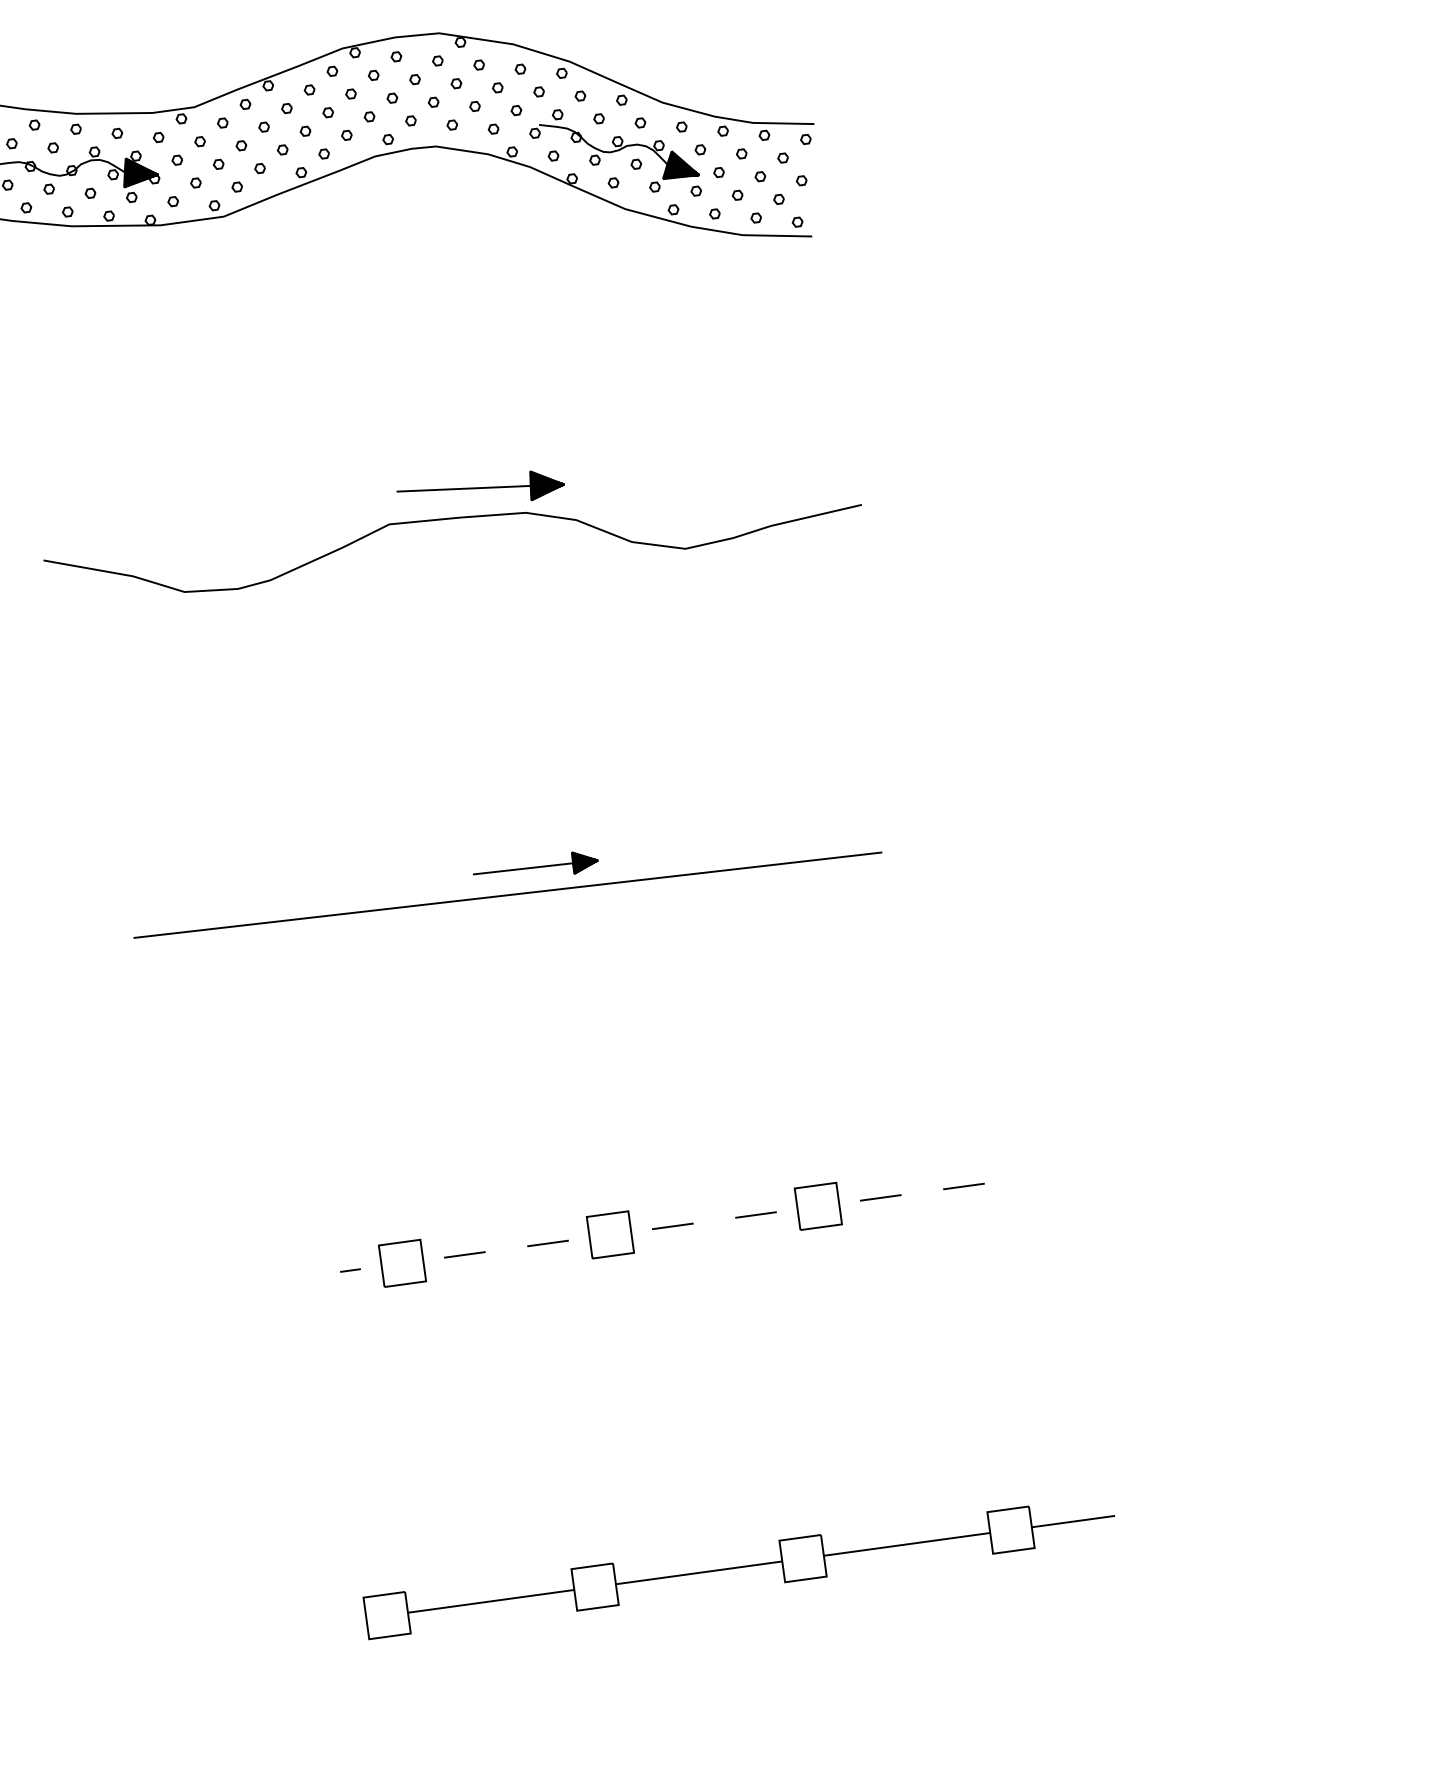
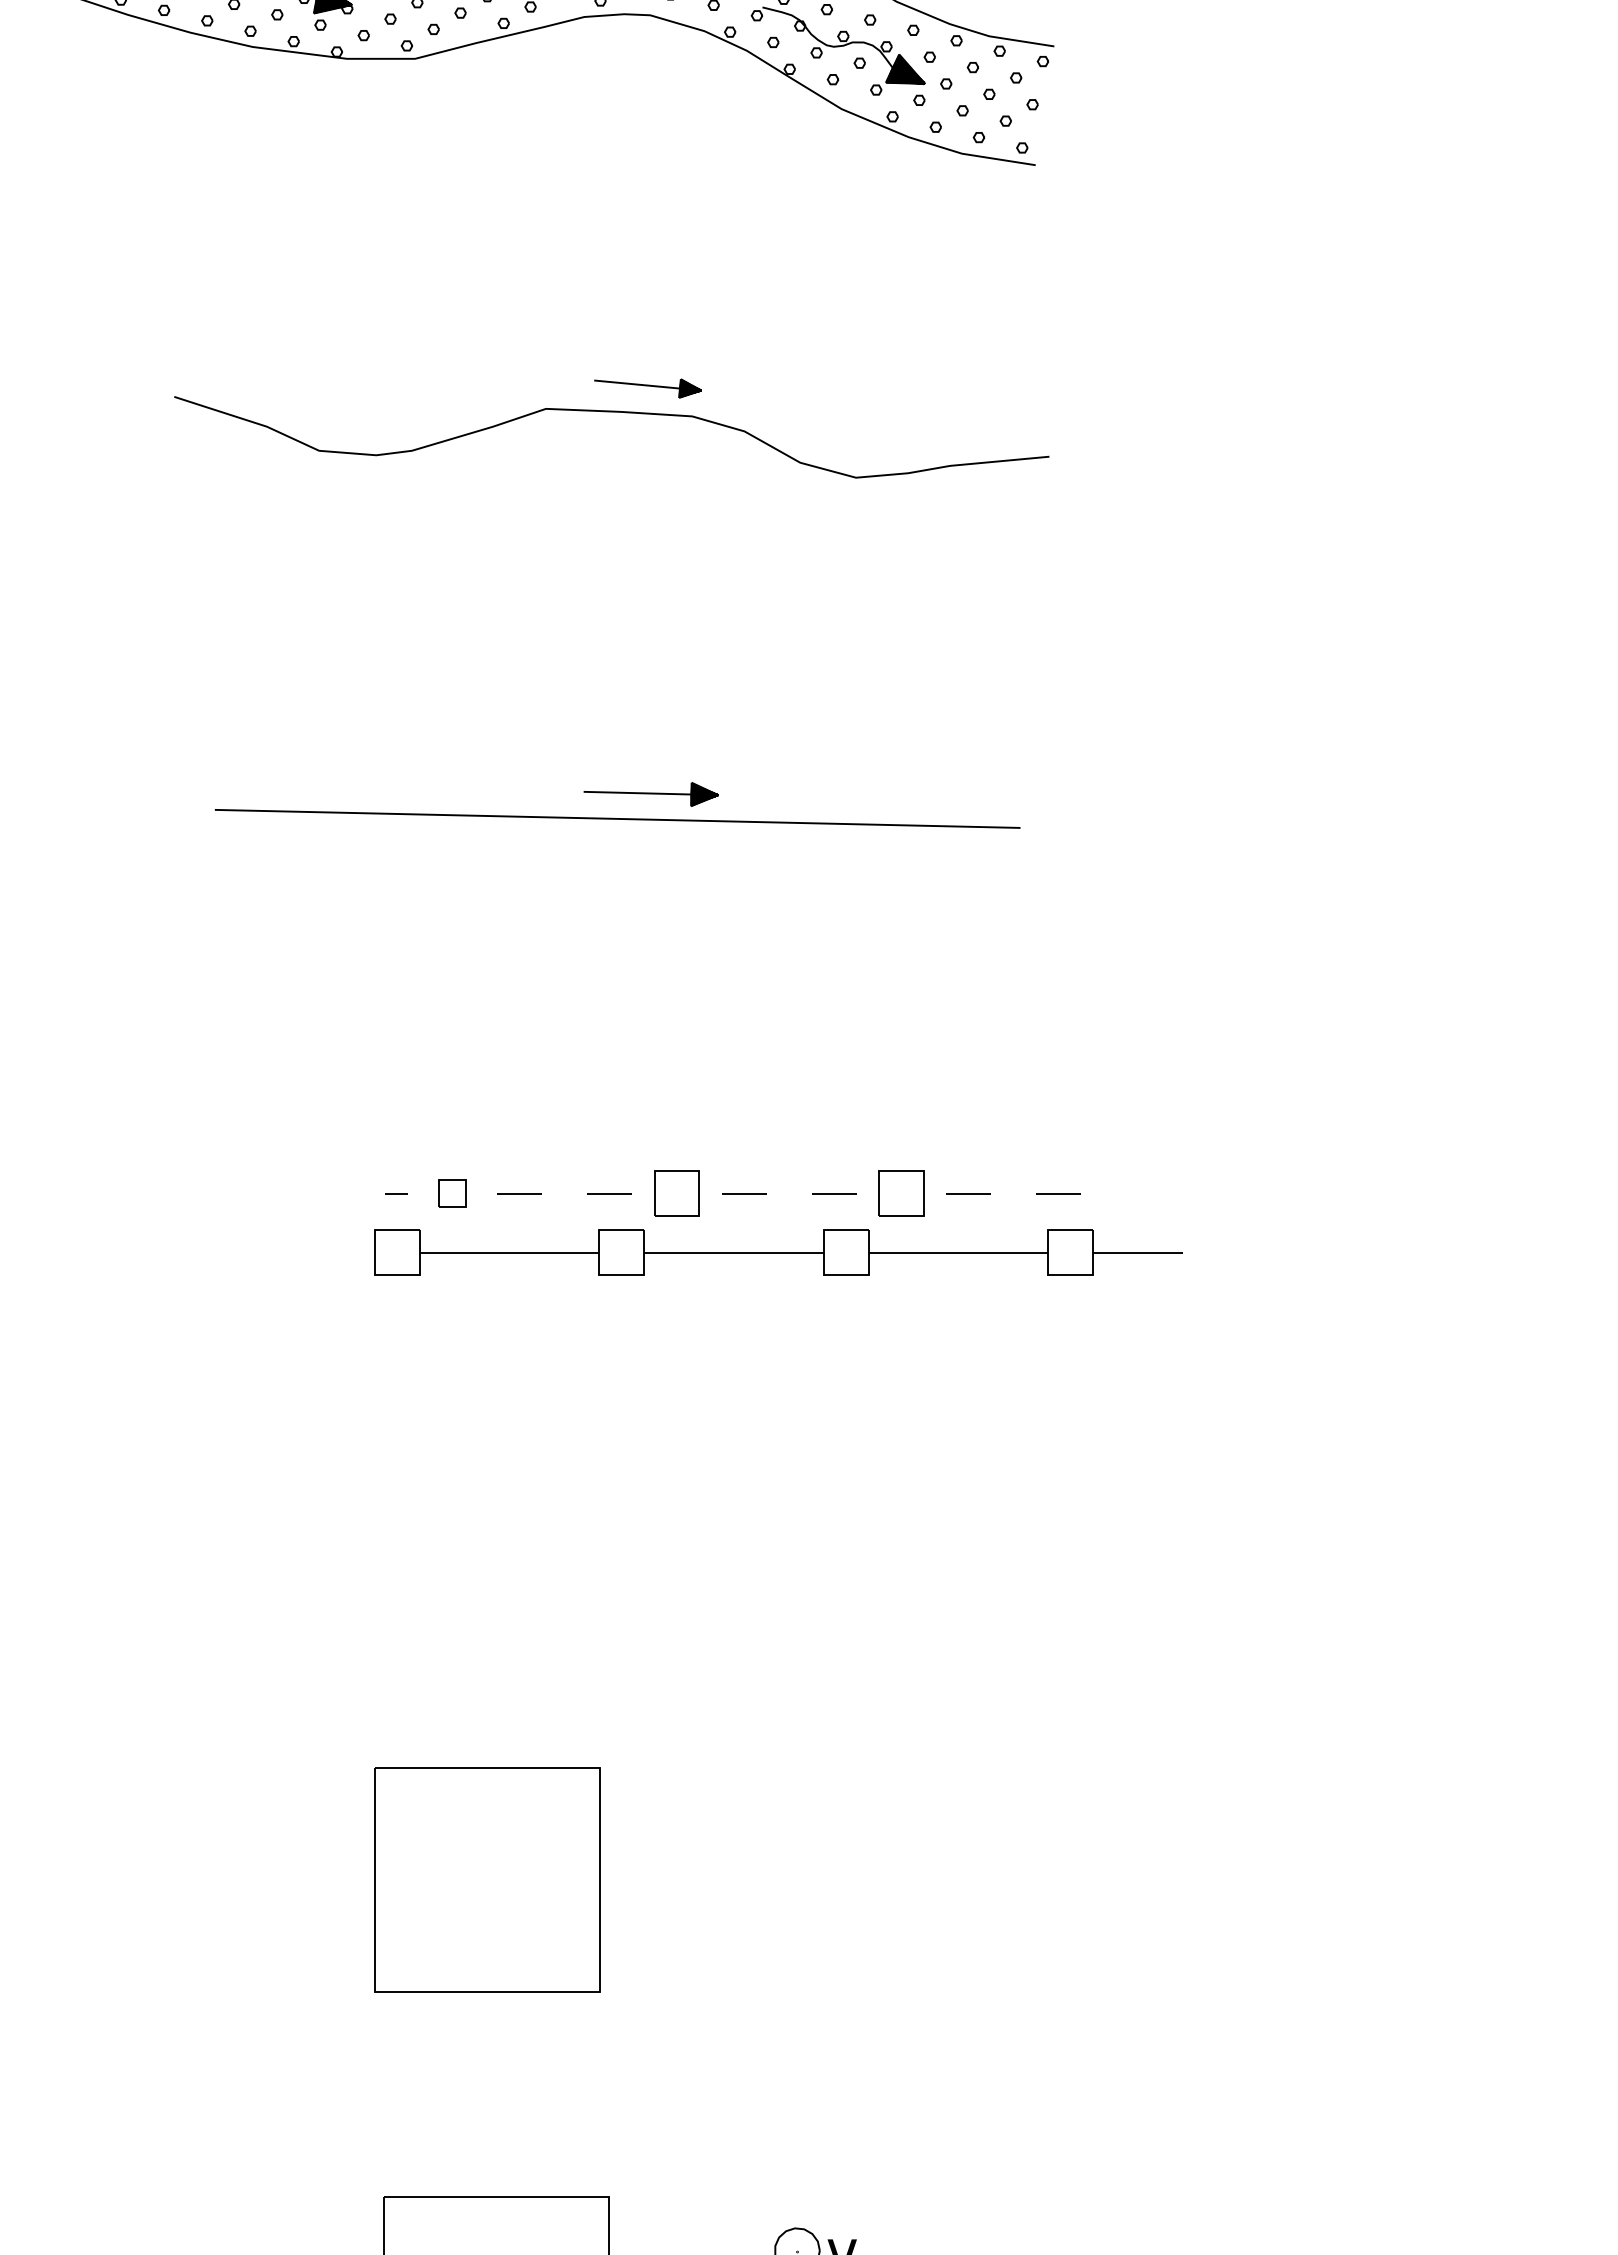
part: (480, 492) -> (647, 388), size x0.6
part: (402, 1263) -> (452, 1193), size x0.6
part: (740, 1567) -> (778, 1252), moved

